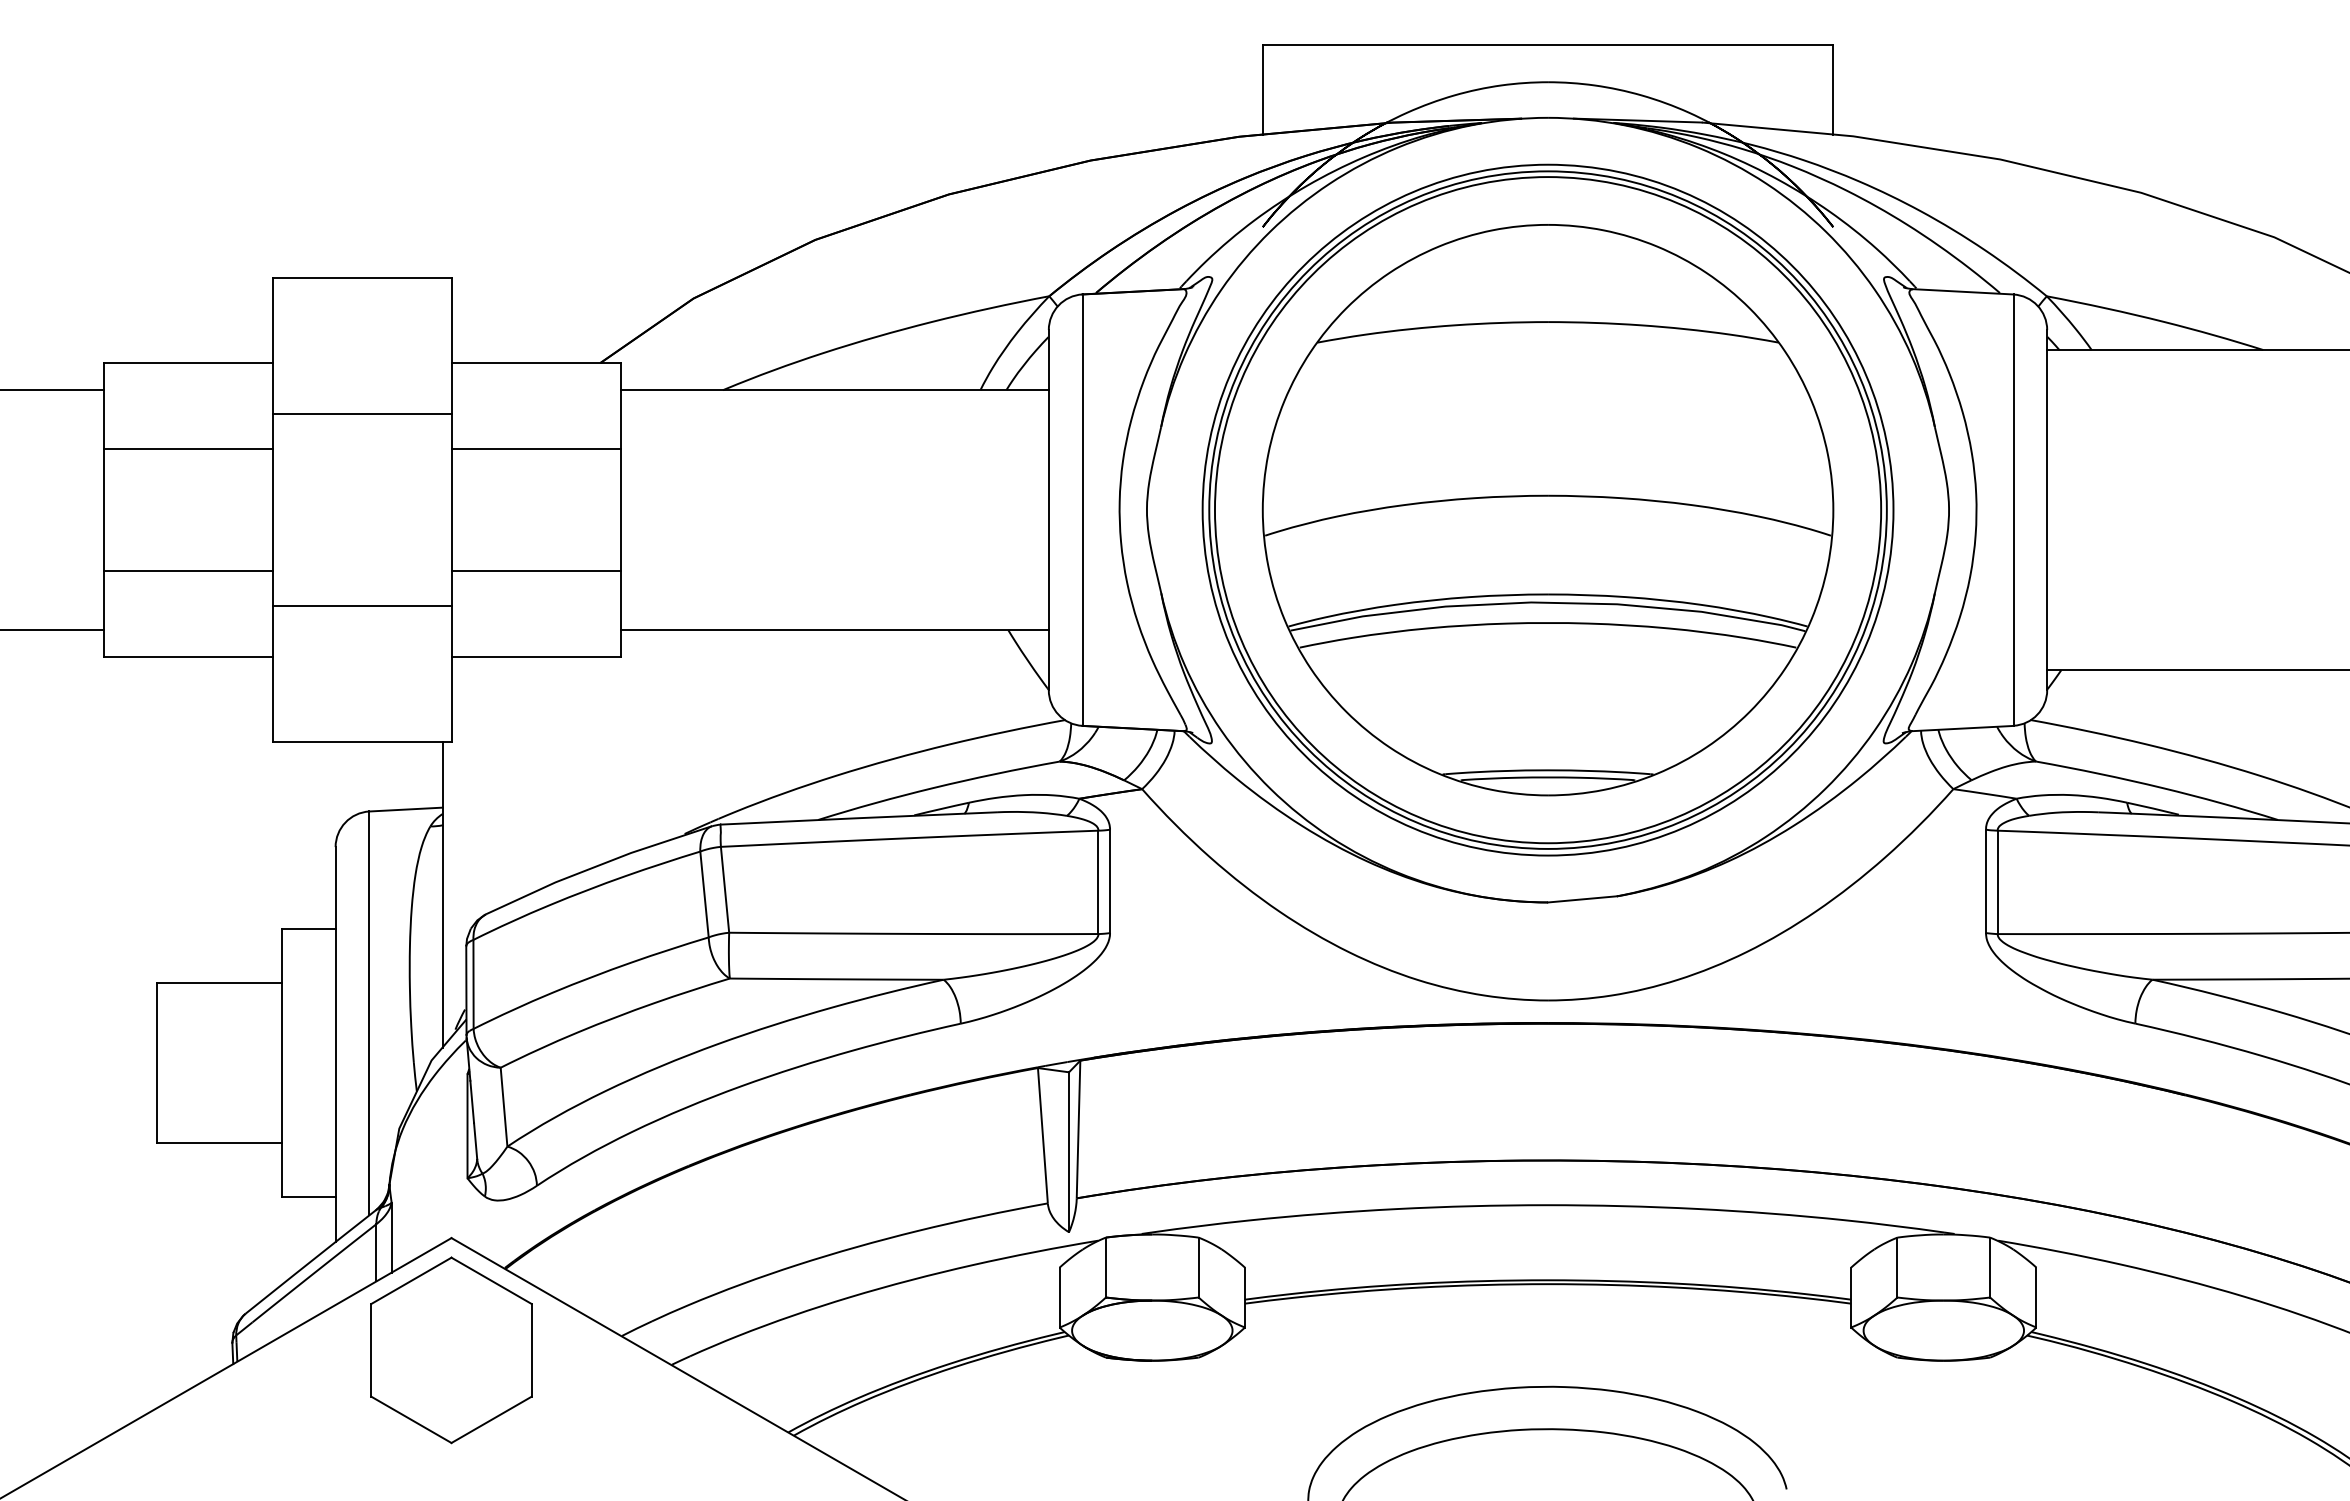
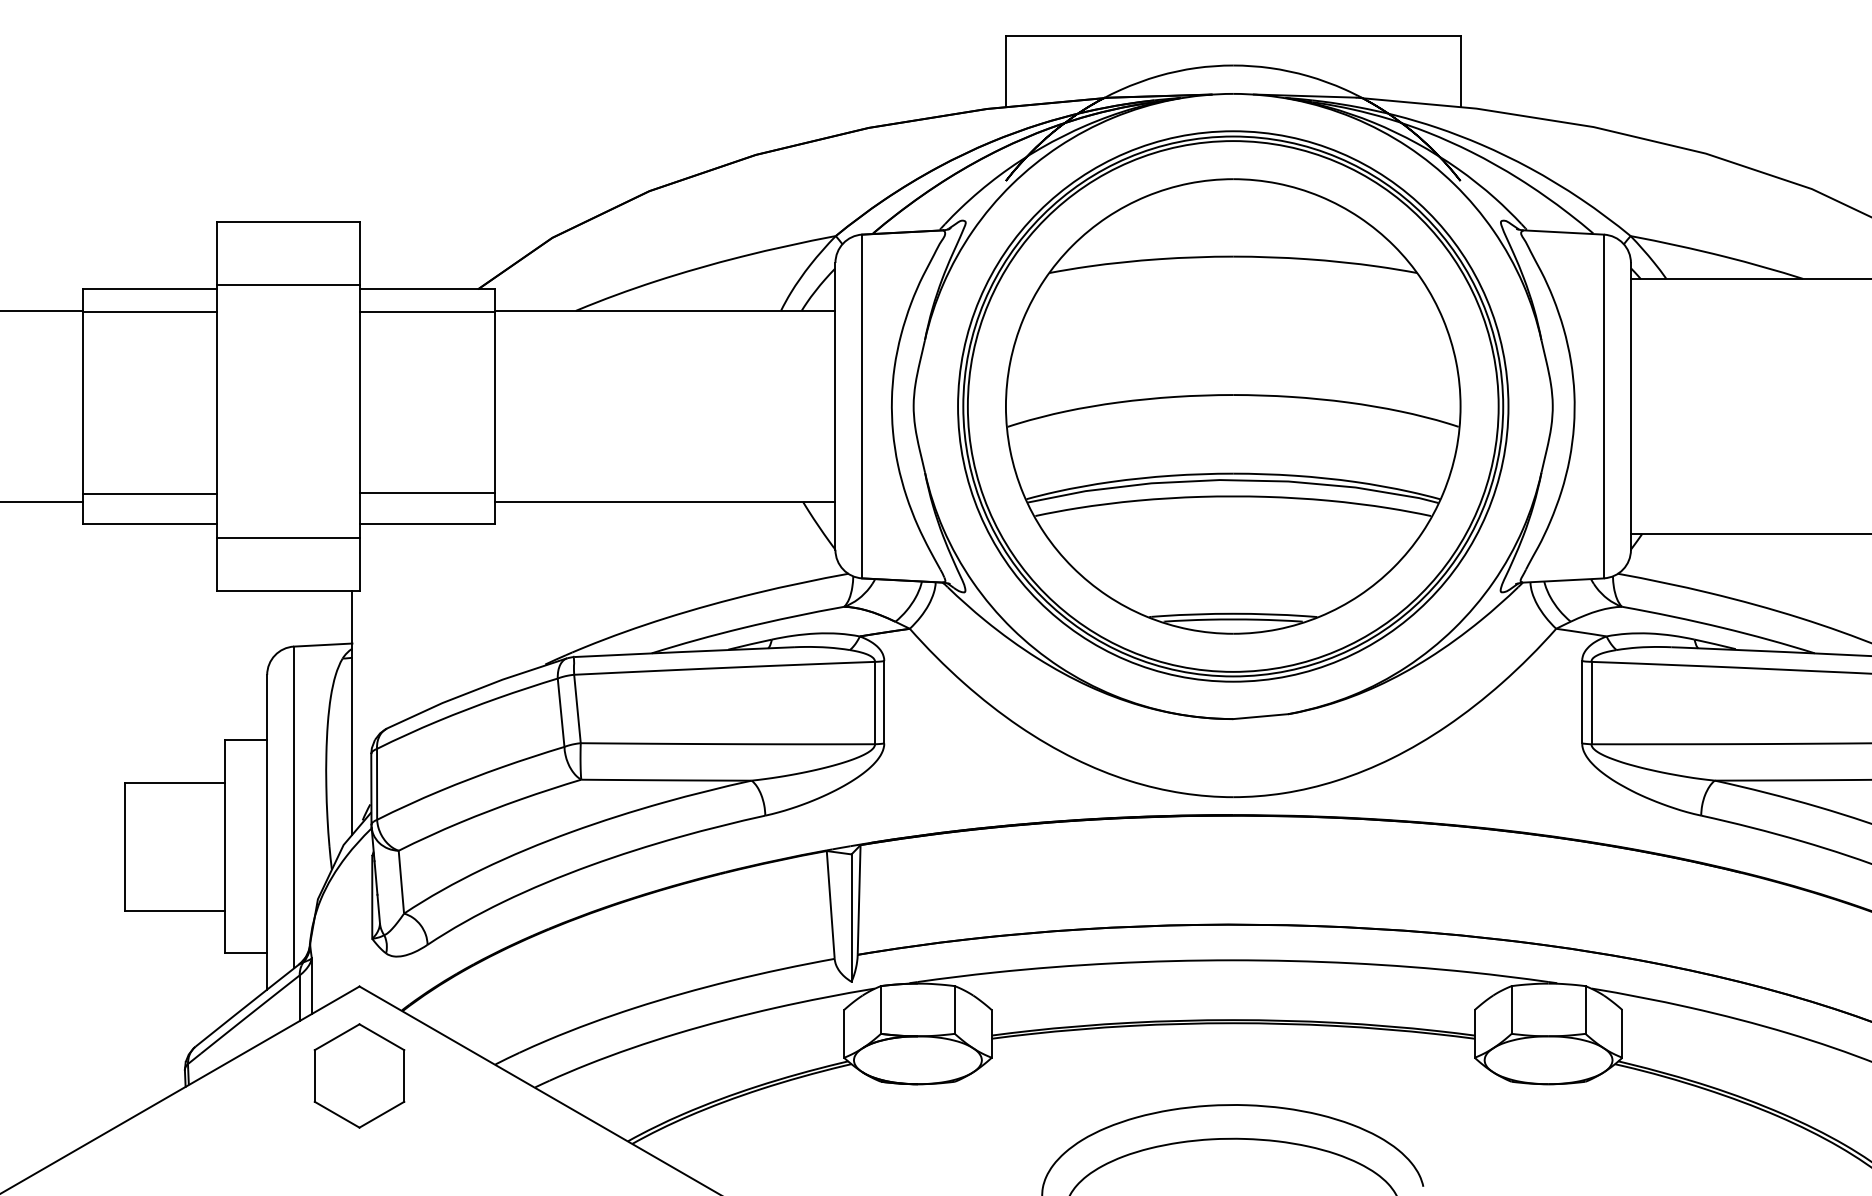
line: (362, 414) -> (288, 285), moved
line: (188, 449) -> (149, 311), moved
line: (535, 449) -> (426, 311), moved
line: (188, 571) -> (149, 494), moved
line: (535, 571) -> (426, 493), moved
line: (362, 606) -> (288, 538), moved
part: (451, 1350) -> (359, 1076), size x0.7

